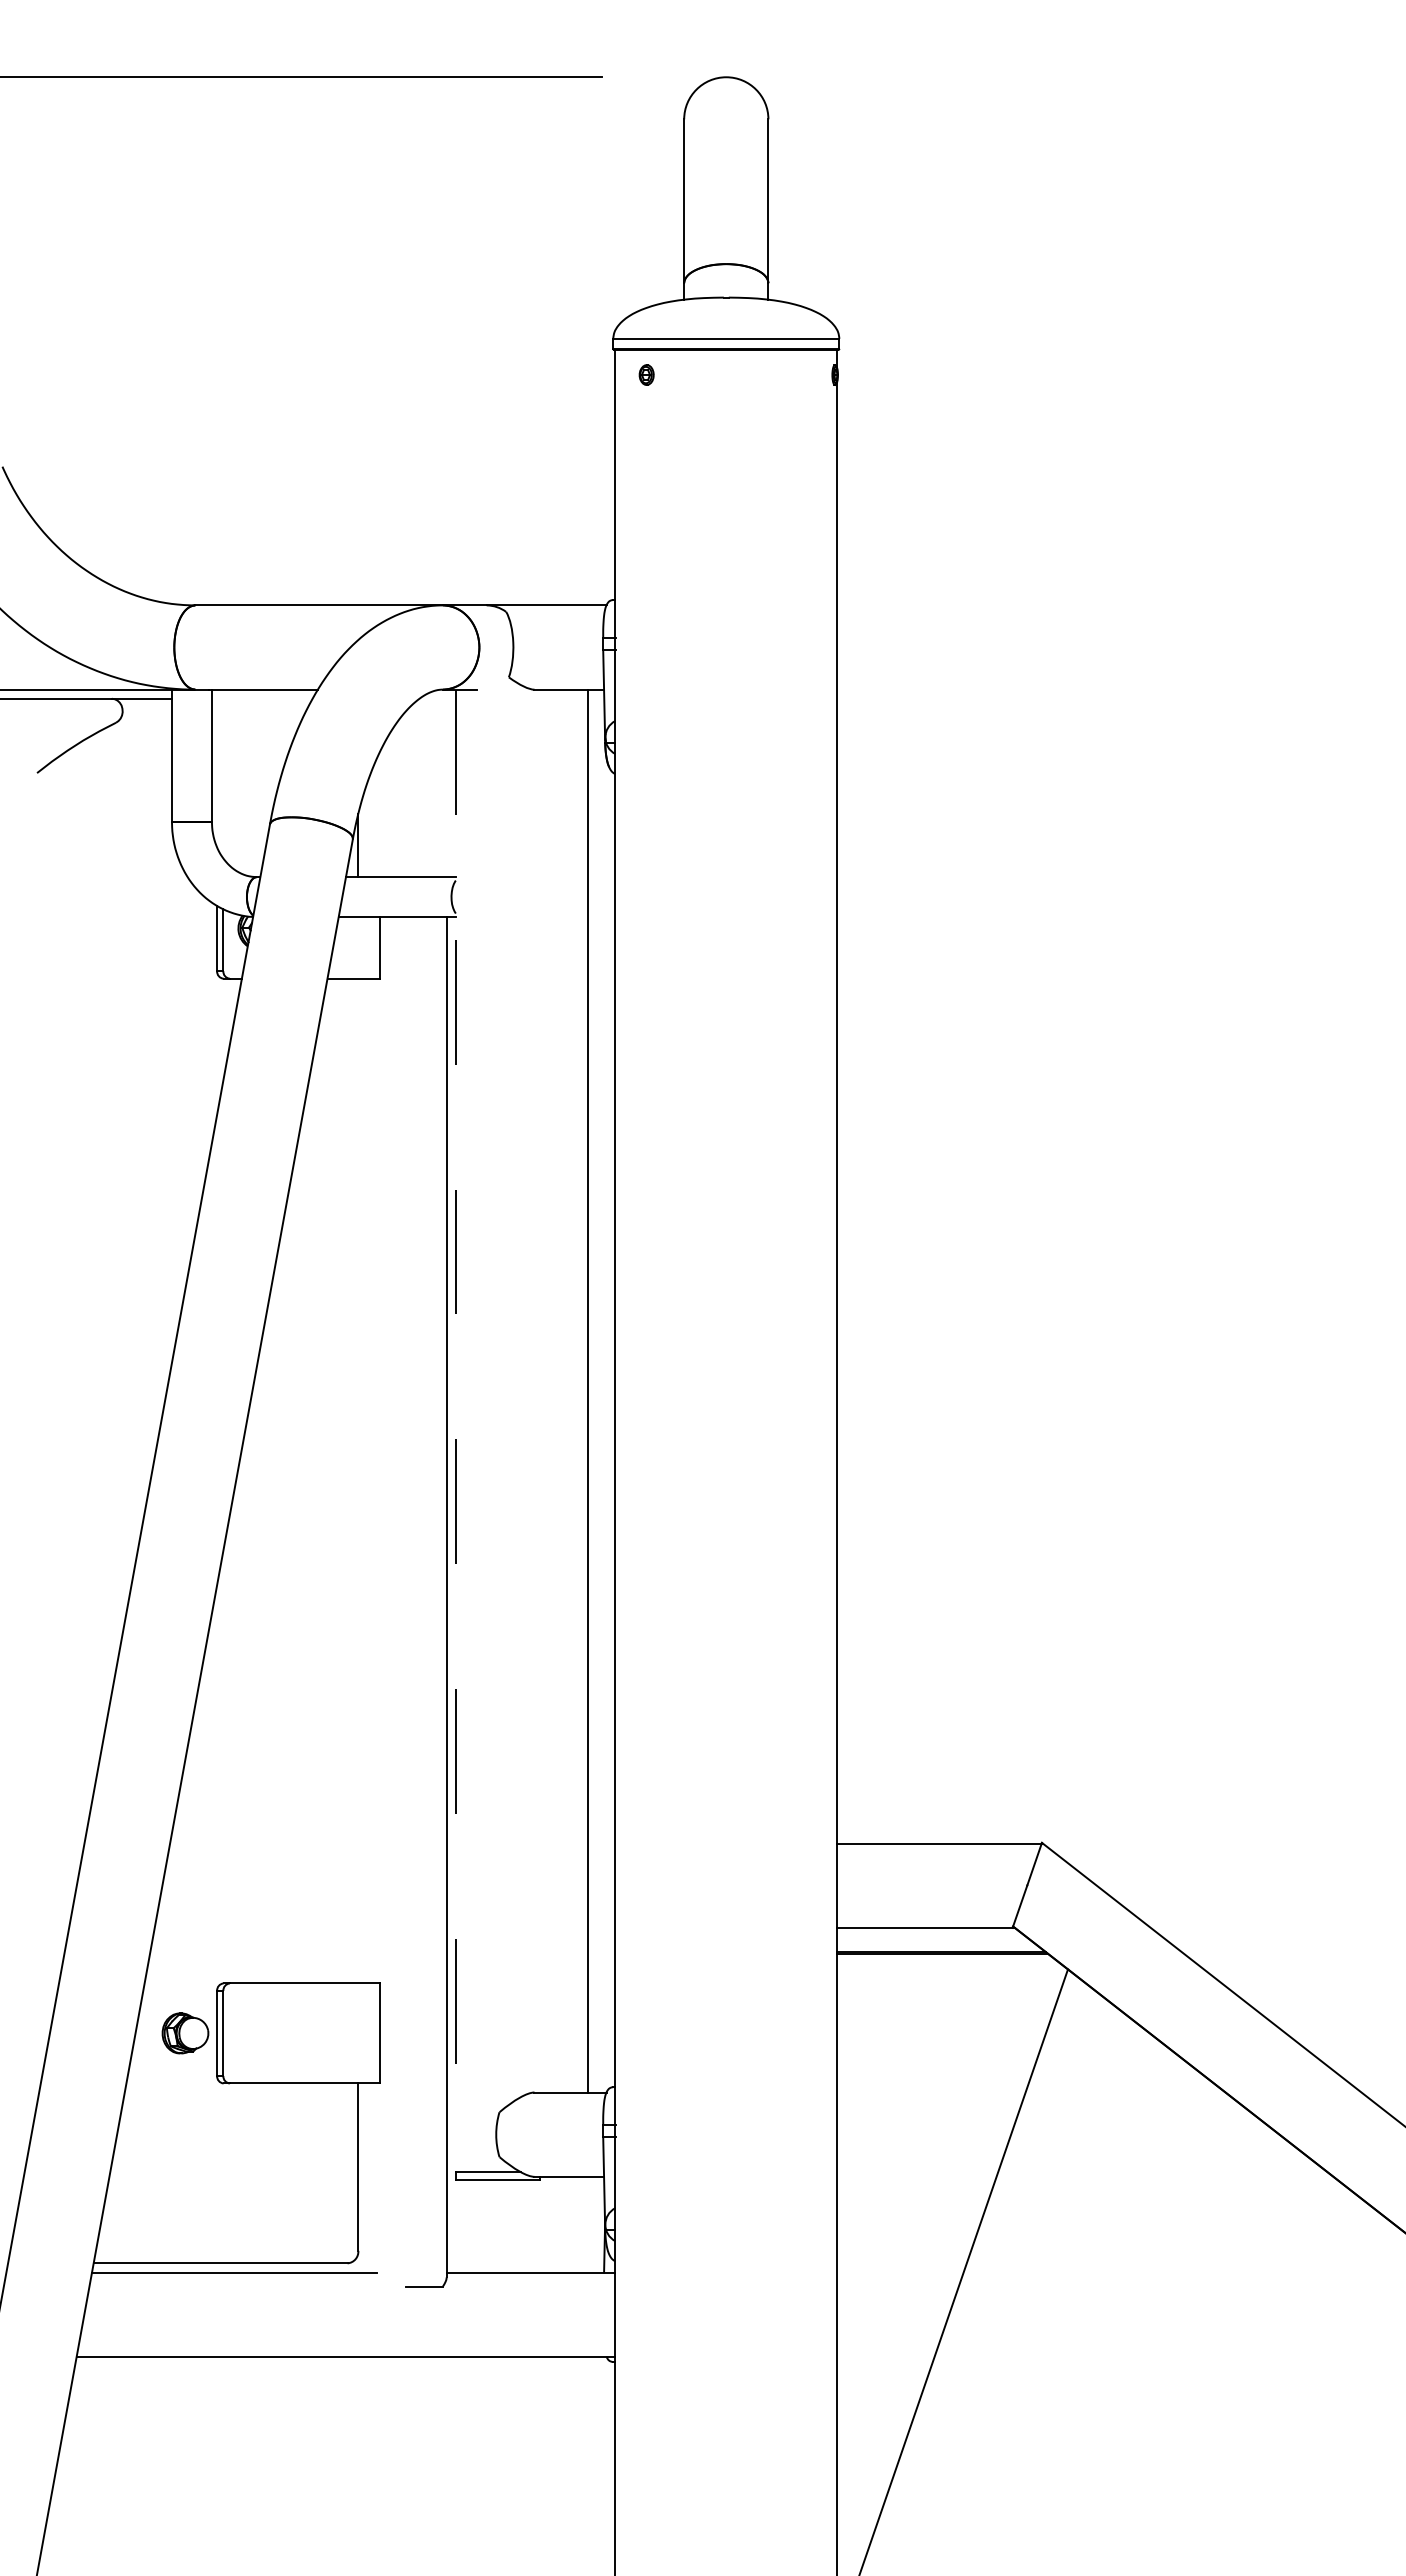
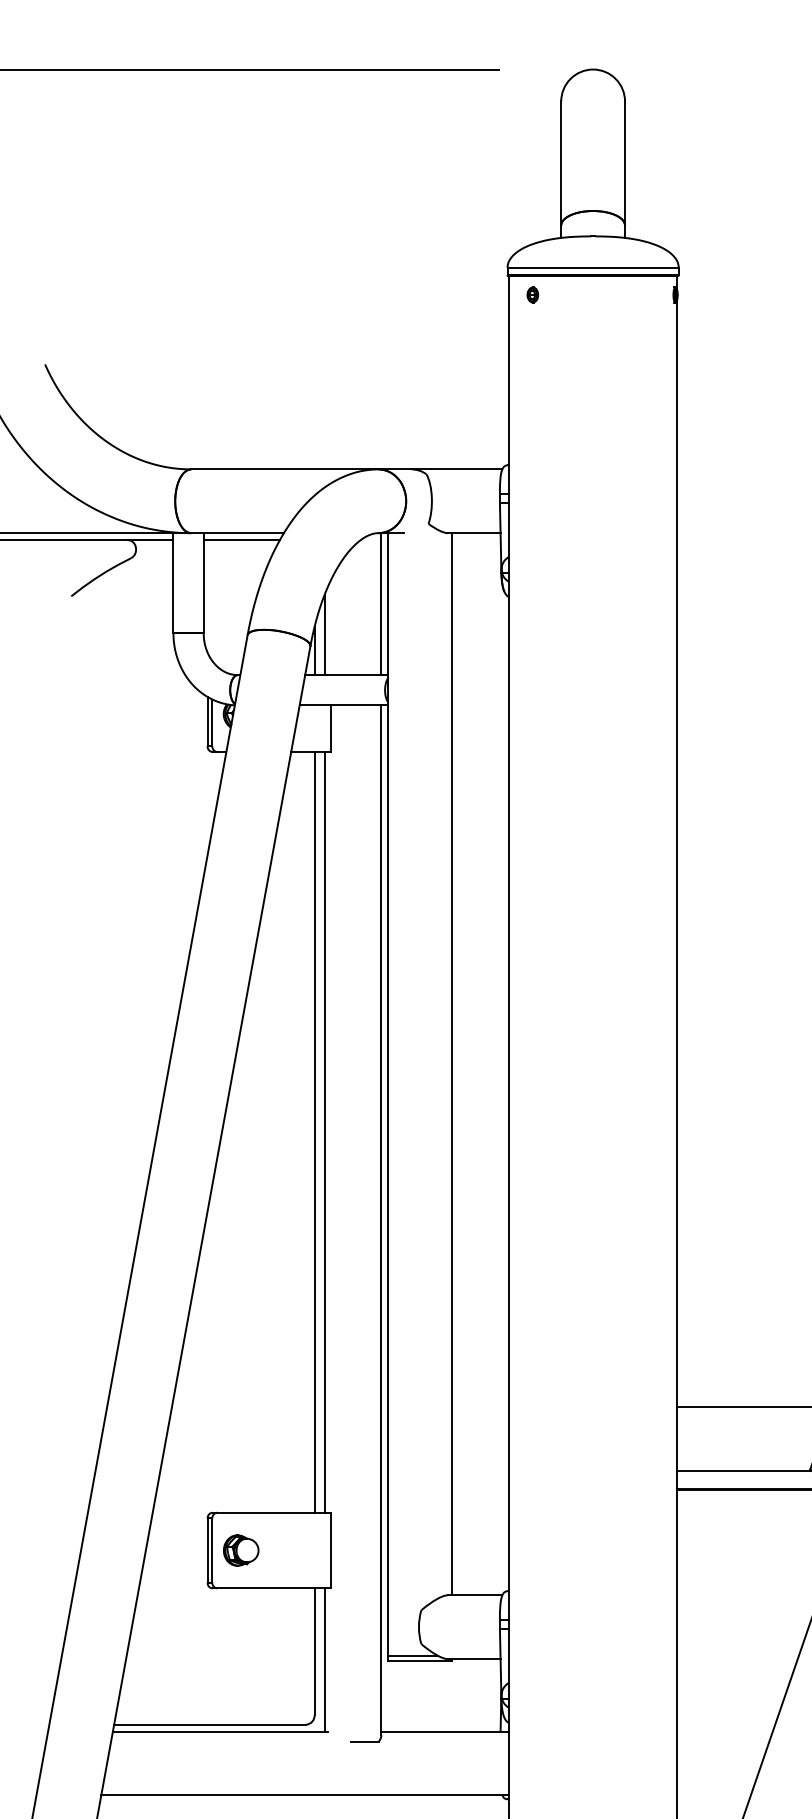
line: (261, 698) -> (241, 539), added
line: (446, 783) -> (381, 604), added
line: (371, 823) -> (324, 634), added
line: (588, 1390) -> (452, 1063), moved
line: (455, 1431) -> (388, 1094), dashed -> solid
line: (358, 1480) -> (314, 1131), added
line: (371, 1480) -> (324, 1131), added
part: (185, 2033) -> (241, 1550), moved
line: (371, 2177) -> (324, 1659), added

